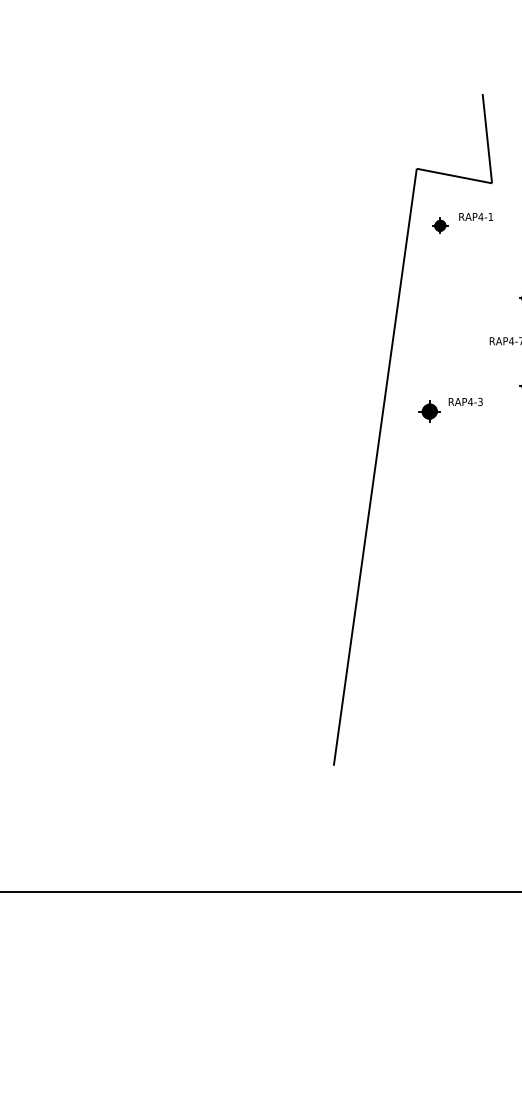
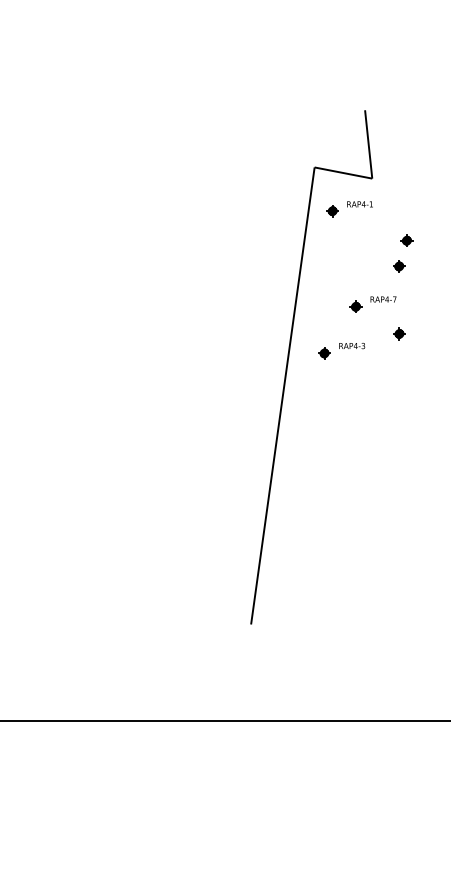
part: (470, 350) -> (355, 306), added
part: (429, 411) -> (324, 353), size x0.71

